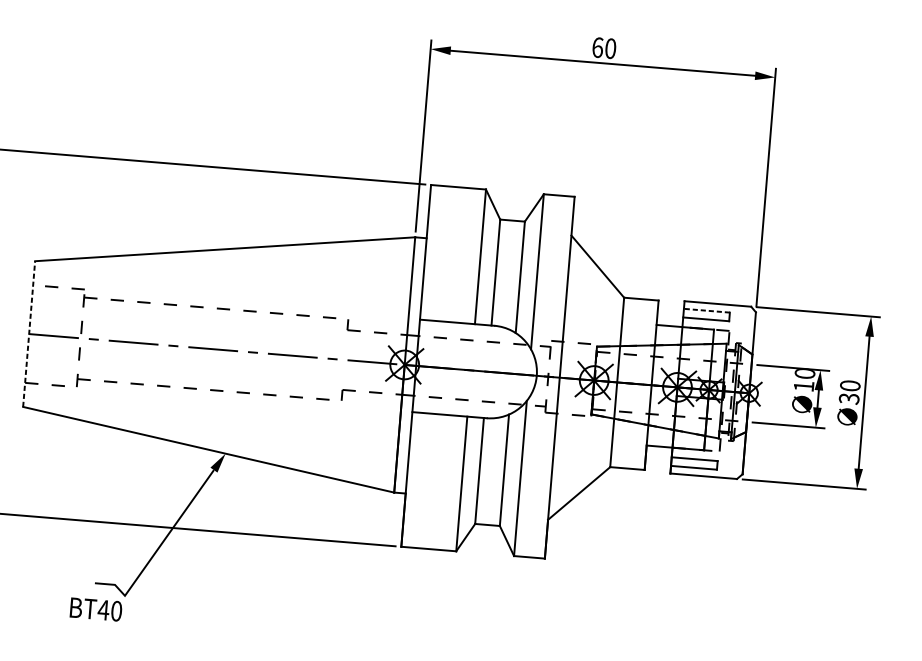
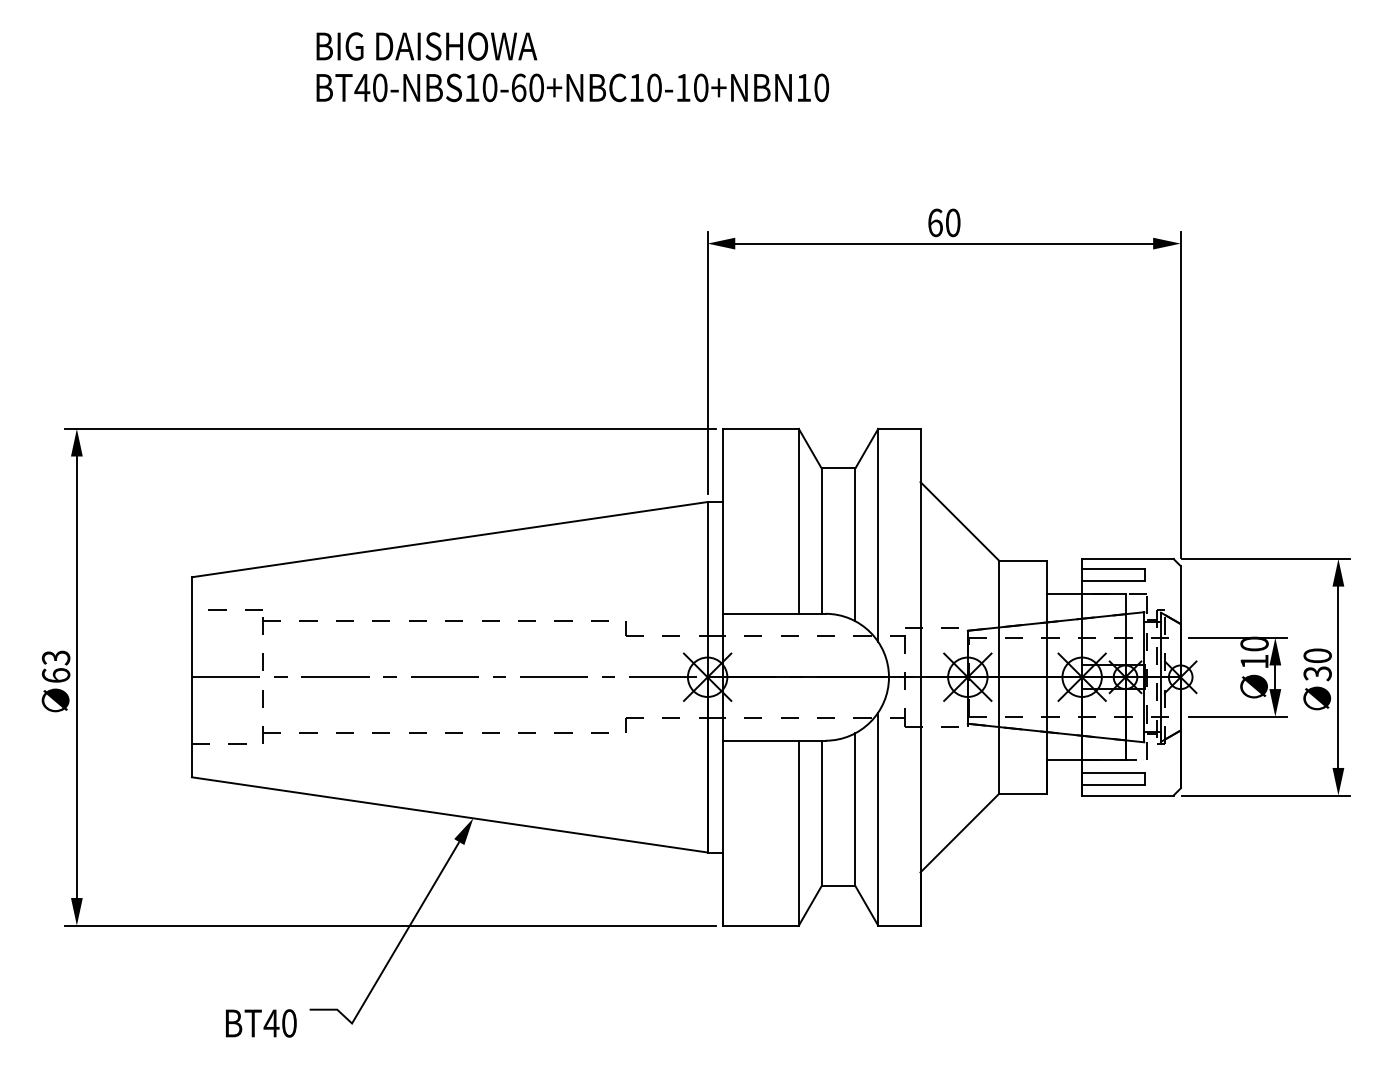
line: (706, 310) -> (1113, 569), dashed -> solid
line: (29, 333) -> (192, 676), dashed -> solid
text: (96, 609) -> (261, 1023), moved

